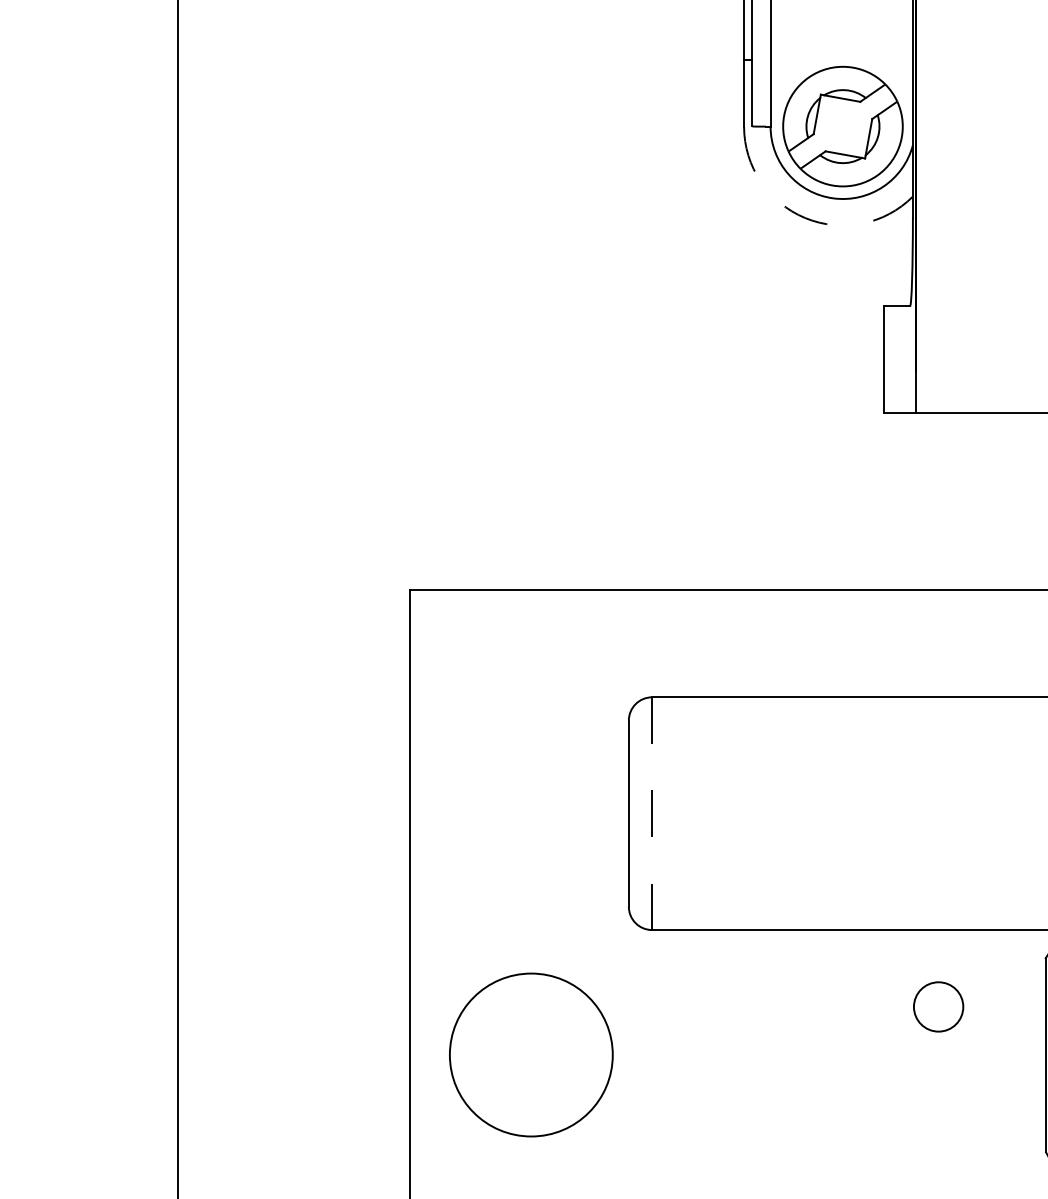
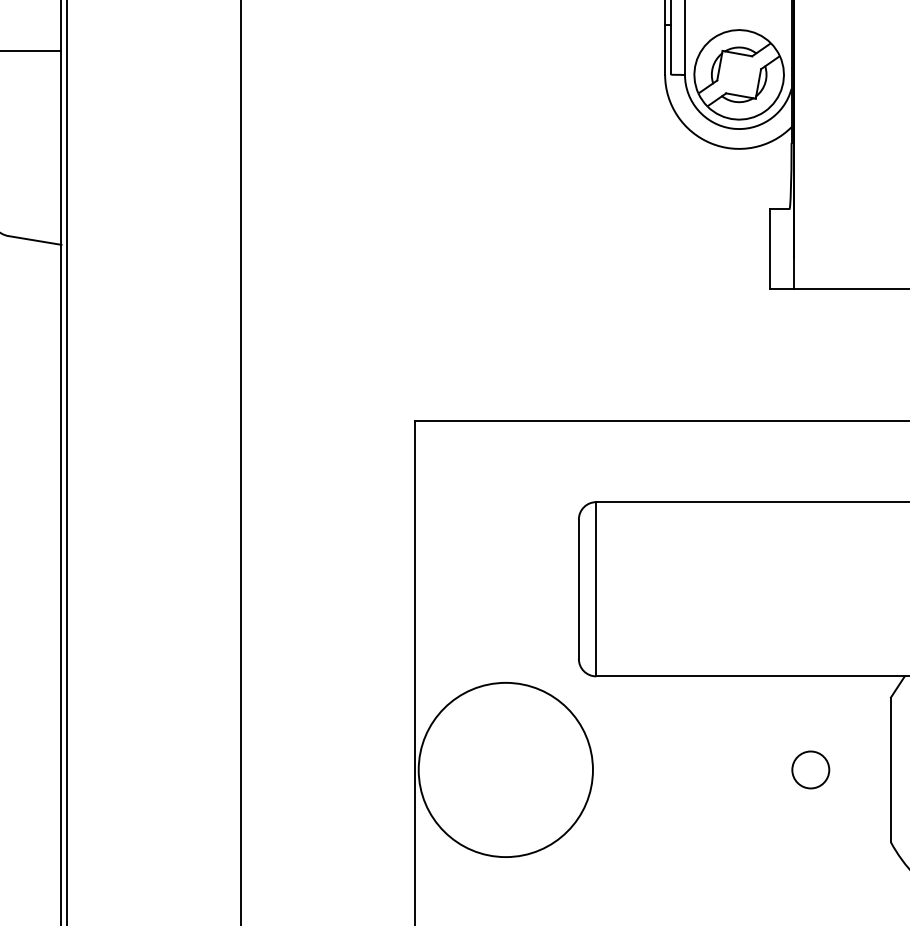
arc: (804, 218) -> (710, 143), dashed -> solid
line: (652, 813) -> (596, 589), dashed -> solid
circle: (938, 1006) -> (810, 769), moved
circle: (530, 1054) -> (505, 769), size x1.43

